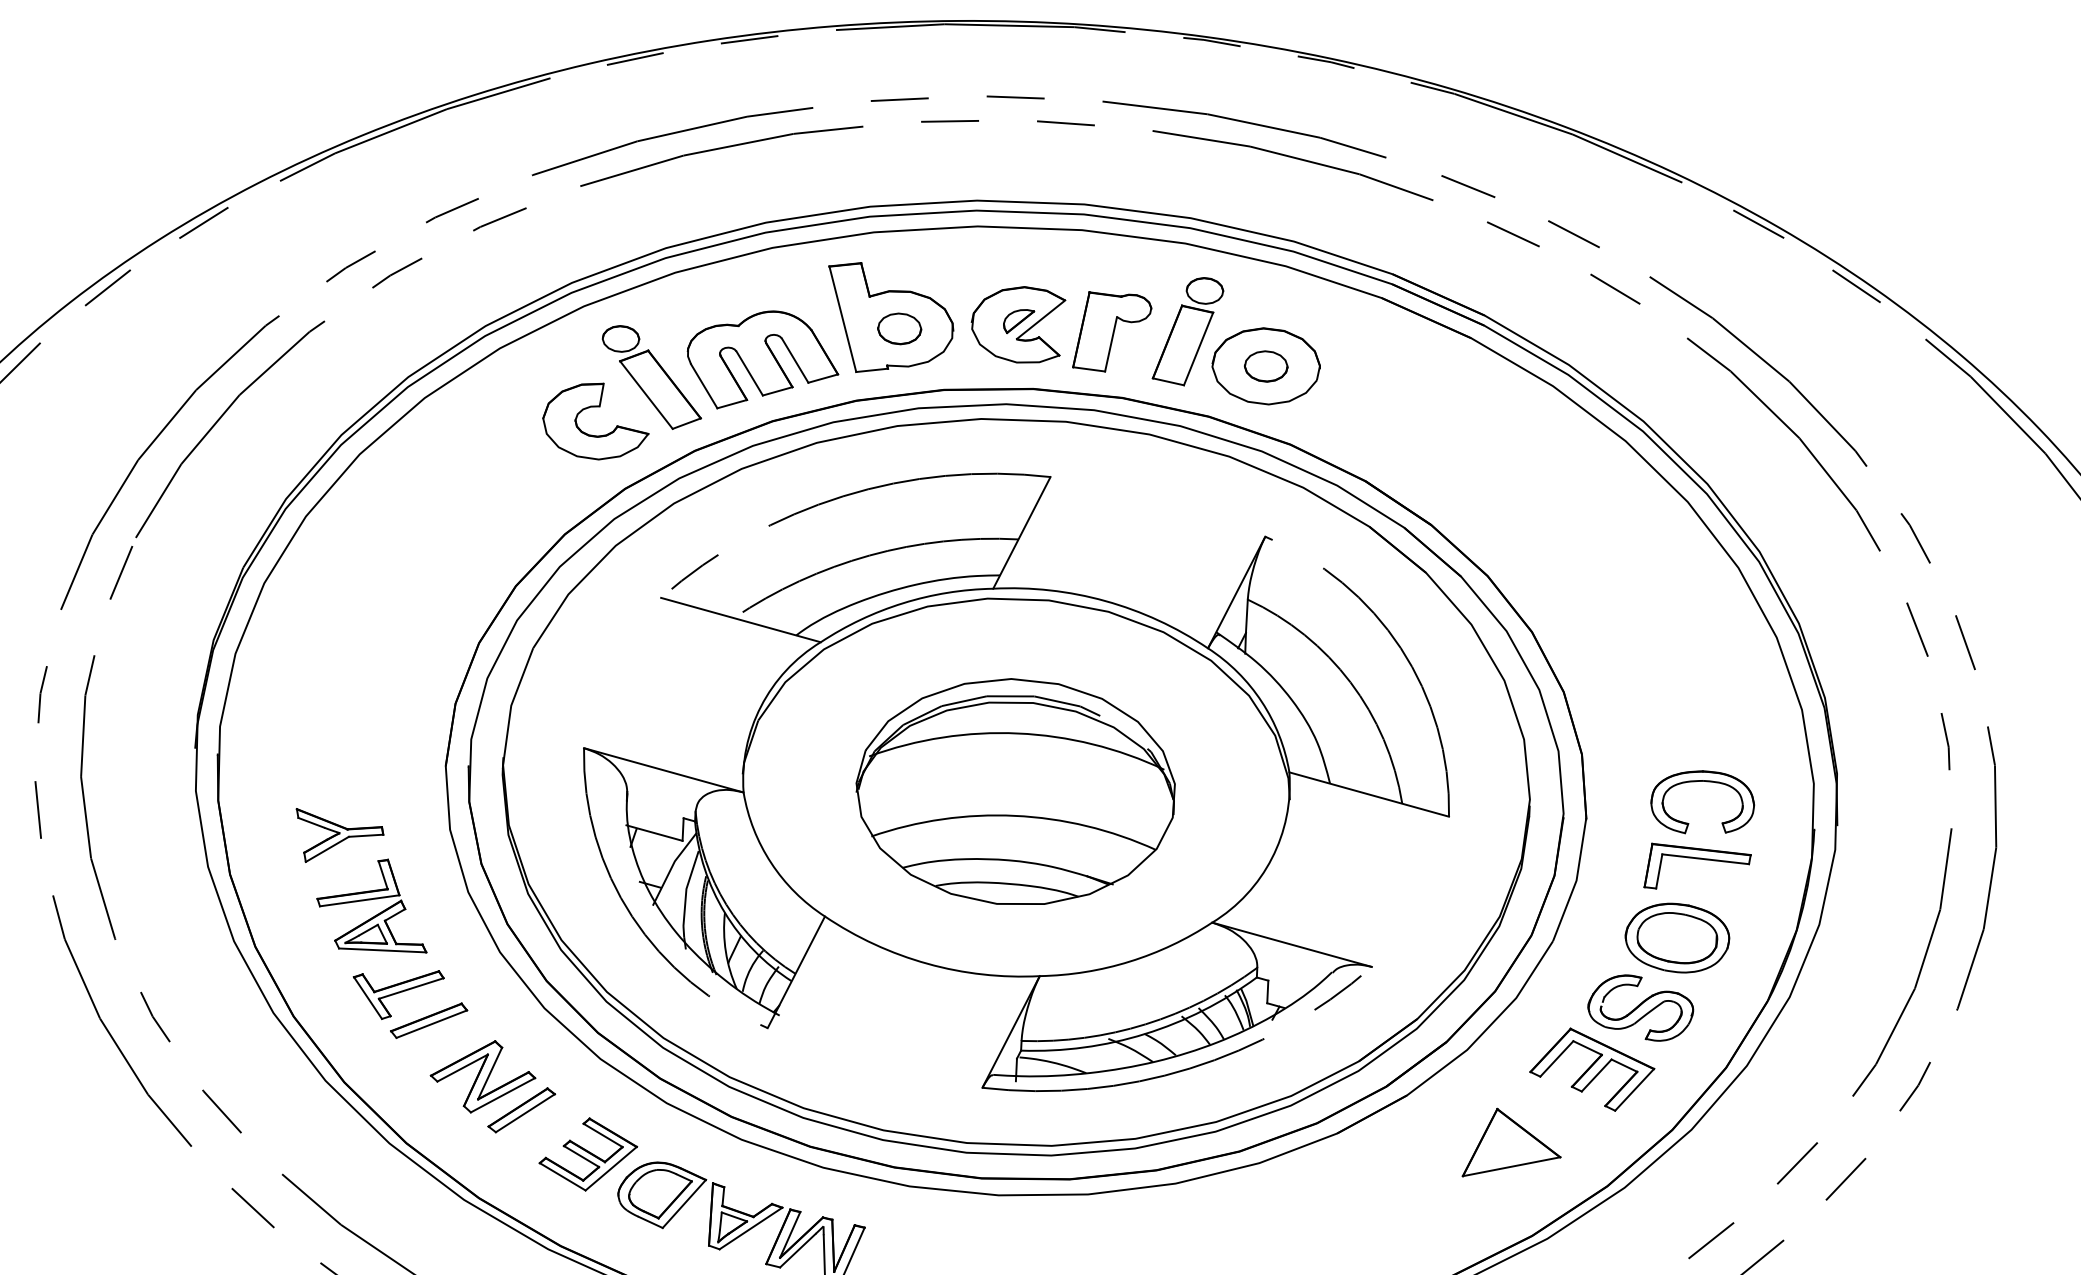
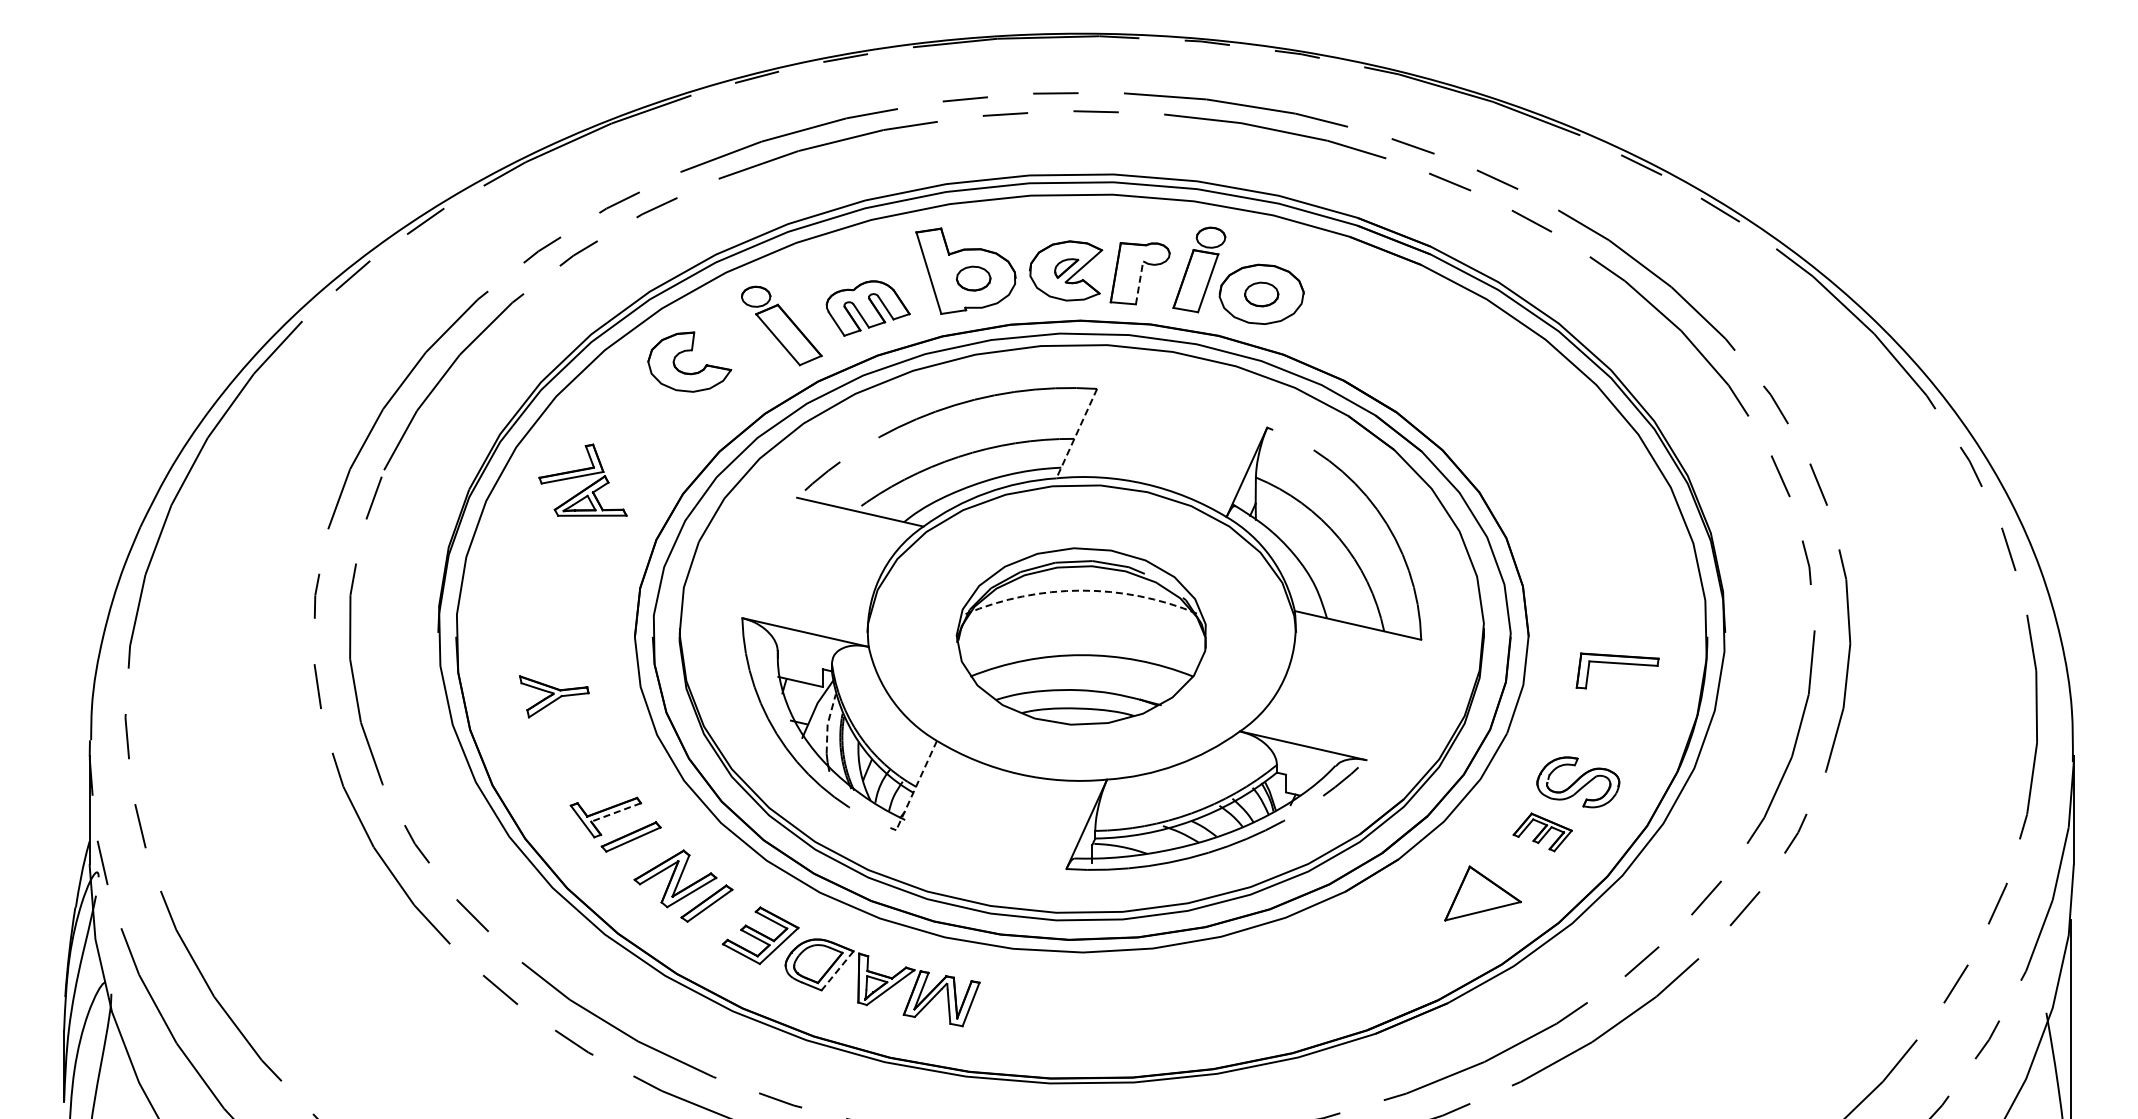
line: (1111, 343) -> (1139, 282), solid -> dashed
part: (763, 360) -> (868, 308), size x0.7
part: (596, 407) -> (689, 351), moved
line: (1021, 533) -> (1076, 434), solid -> dashed
arc: (1018, 733) -> (1081, 590), solid -> dashed
part: (1704, 782) -> (1619, 603), removed
line: (686, 887) -> (827, 723), solid -> dashed
part: (372, 903) -> (582, 479), moved
part: (1676, 936) -> (1603, 725), removed
line: (796, 973) -> (916, 786), solid -> dashed
line: (411, 988) -> (616, 812), solid -> dashed
part: (1592, 1069) -> (1542, 832), size x0.6
line: (684, 1204) -> (837, 971), solid -> dashed

